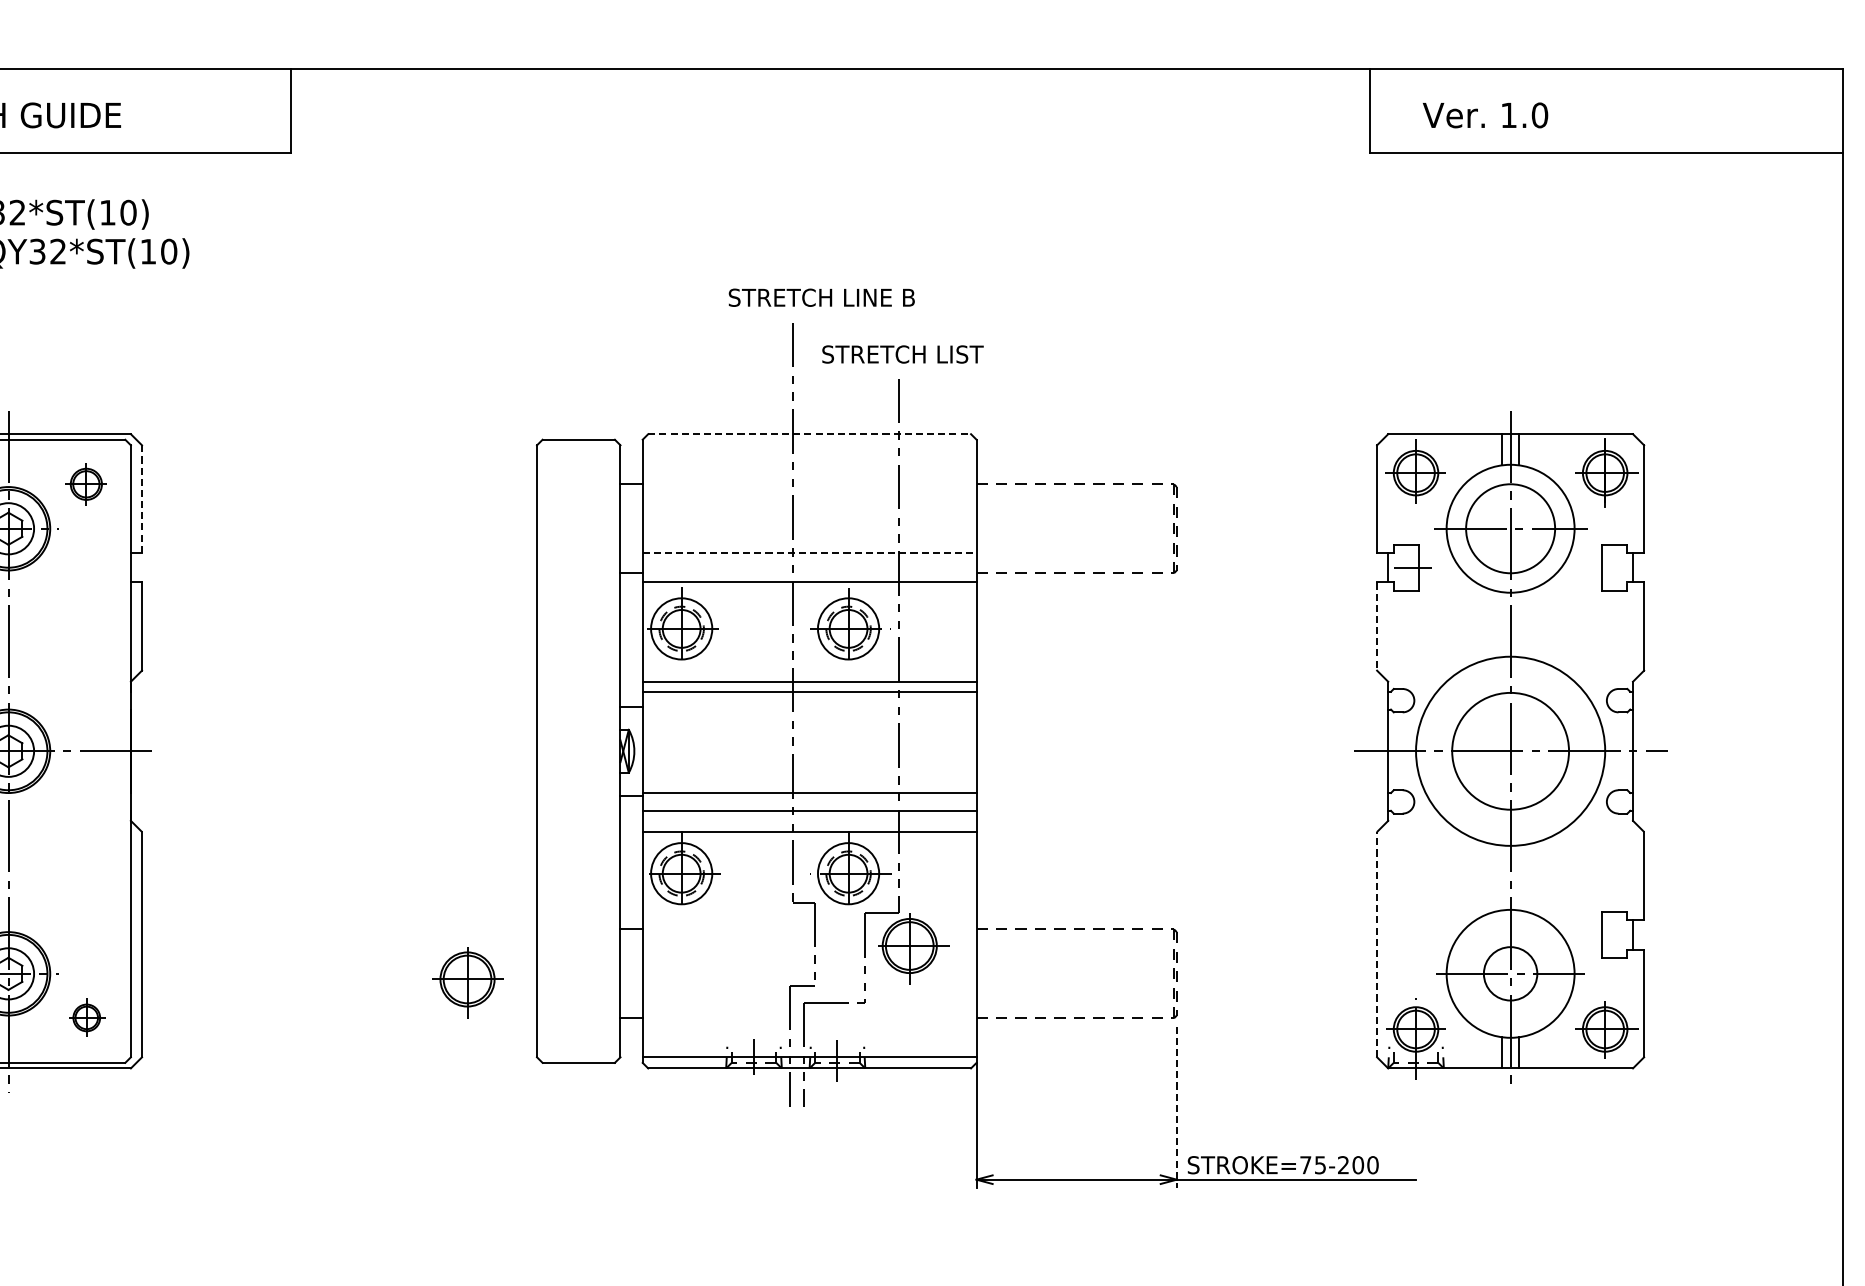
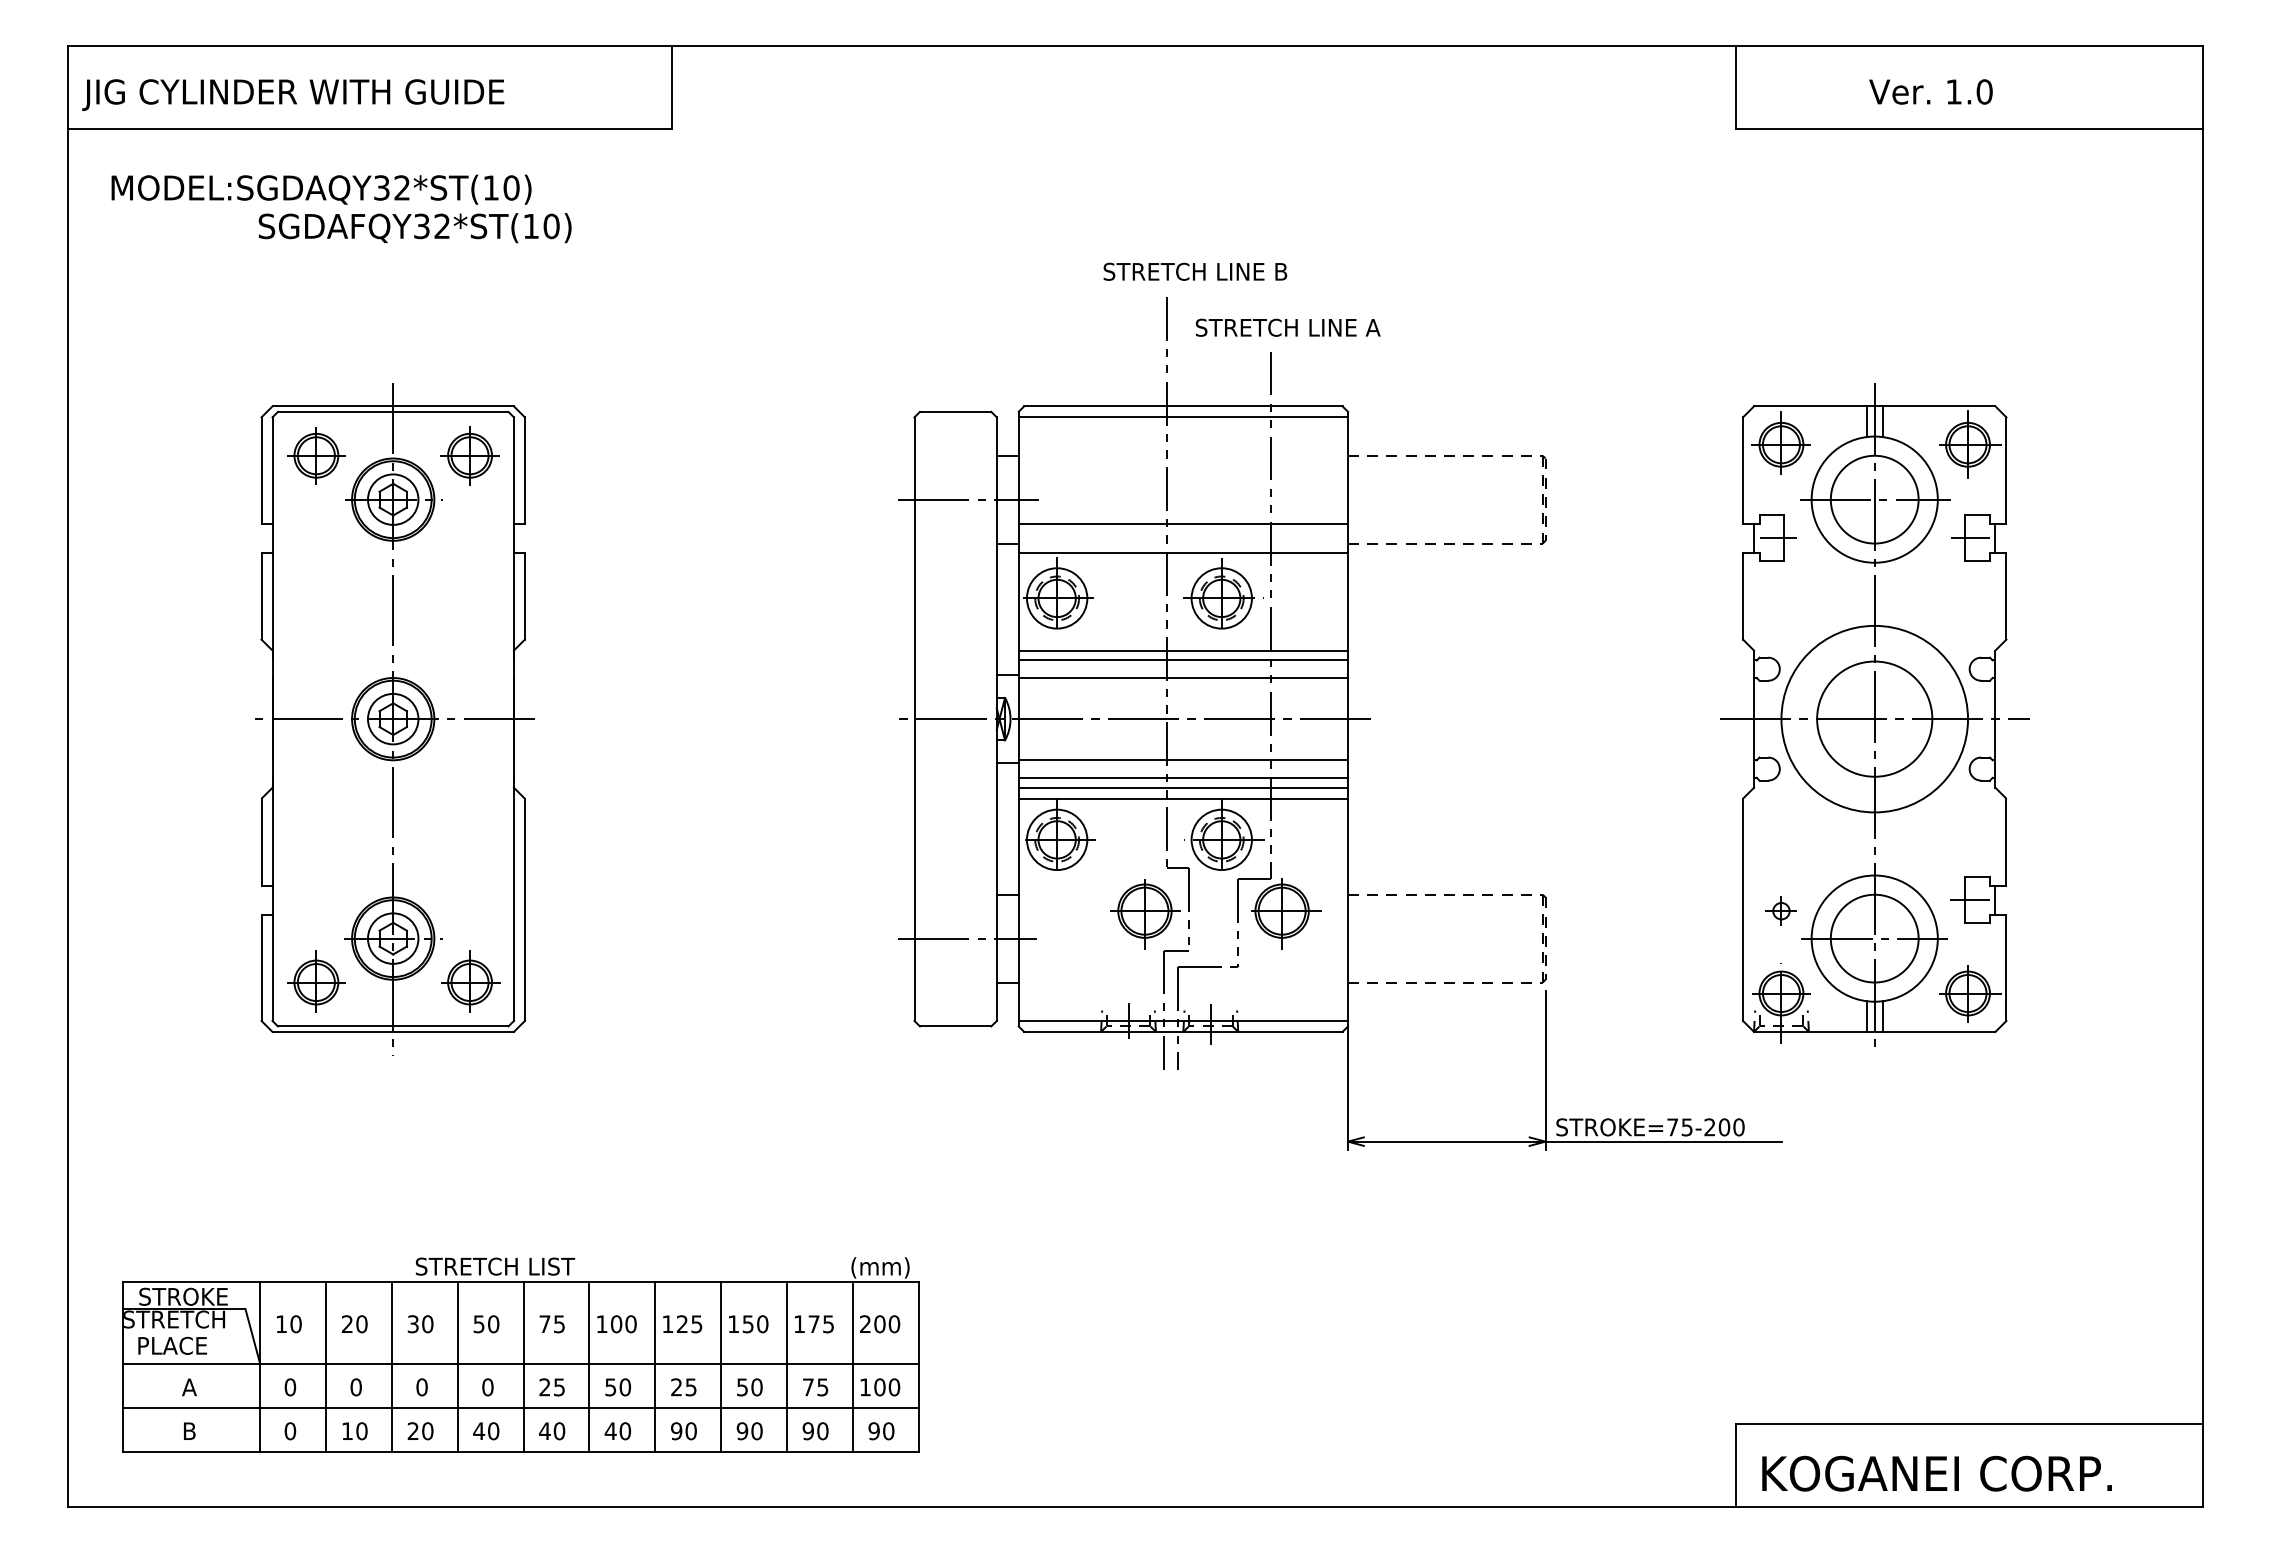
text: (1485, 114) -> (1930, 91), moved
text: (983, 354) -> (1354, 327), STRETCH LIST -> STRETCH LINE A
line: (809, 434) -> (1183, 406), dashed -> solid
line: (808, 445) -> (1182, 417), added
part: (85, 483) -> (469, 455), size x1.43
line: (141, 499) -> (524, 470), dashed -> solid
line: (591, 528) -> (968, 499), added
line: (809, 552) -> (1183, 523), dashed -> solid
line: (1607, 568) -> (1970, 538), added
line: (1377, 626) -> (1743, 596), dashed -> solid
line: (808, 710) -> (1182, 678), added
line: (761, 751) -> (1135, 719), added
line: (808, 820) -> (1182, 787), added
line: (1606, 935) -> (1969, 900), added
line: (1377, 944) -> (1743, 909), dashed -> solid
part: (1415, 945) -> (1780, 910), added
line: (590, 973) -> (967, 938), added
circle: (1510, 973) -> (1874, 938), size x1.67
part: (468, 982) -> (1145, 914), moved
part: (86, 1017) -> (470, 981), size x1.67
line: (1176, 1107) -> (1545, 1070), dashed -> solid

